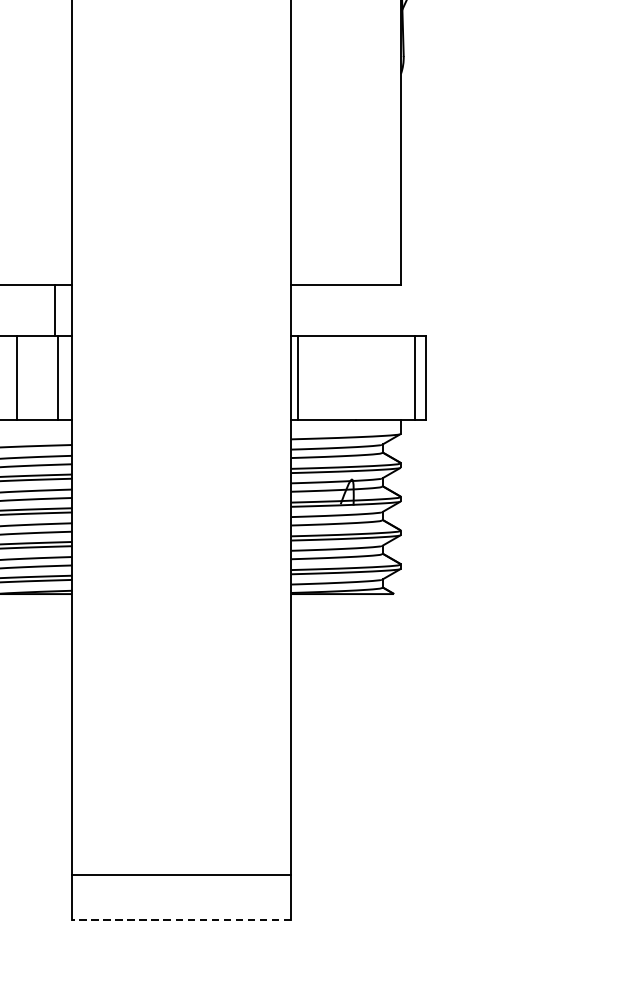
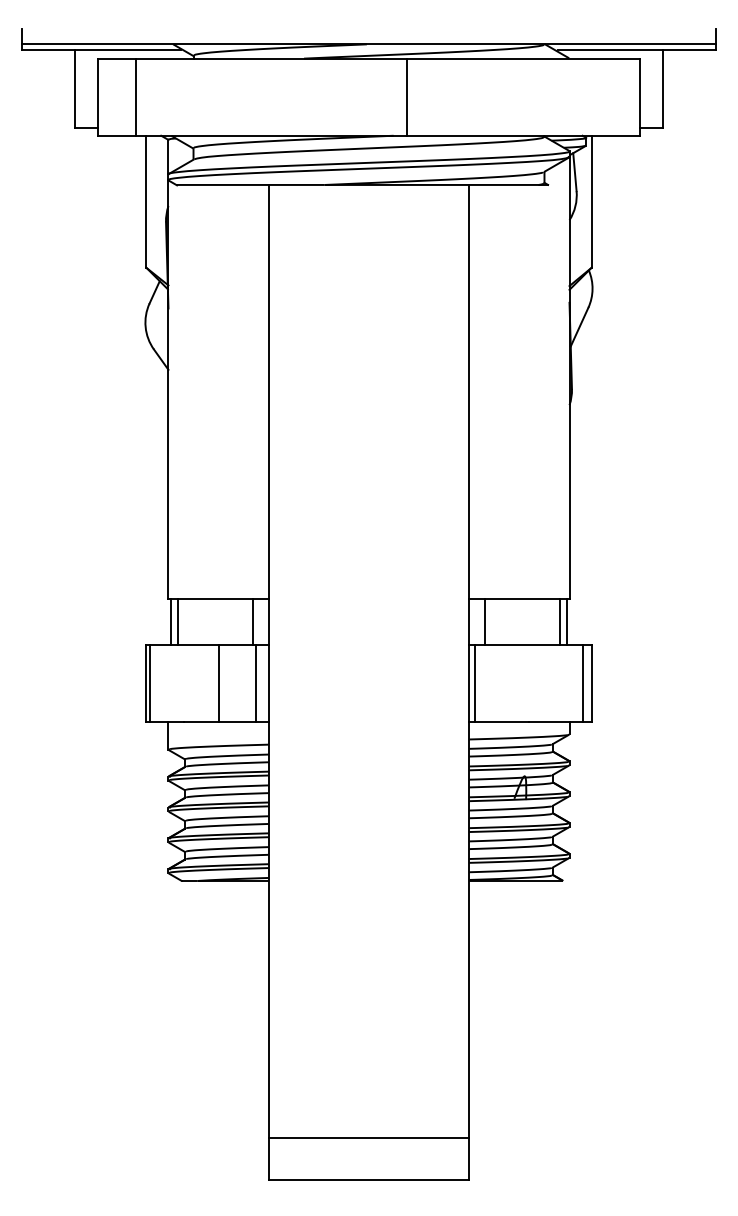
line: (308, 310) -> (484, 621), added
line: (391, 310) -> (560, 621), added
line: (397, 310) -> (566, 621), added
line: (181, 920) -> (368, 1179), dashed -> solid

